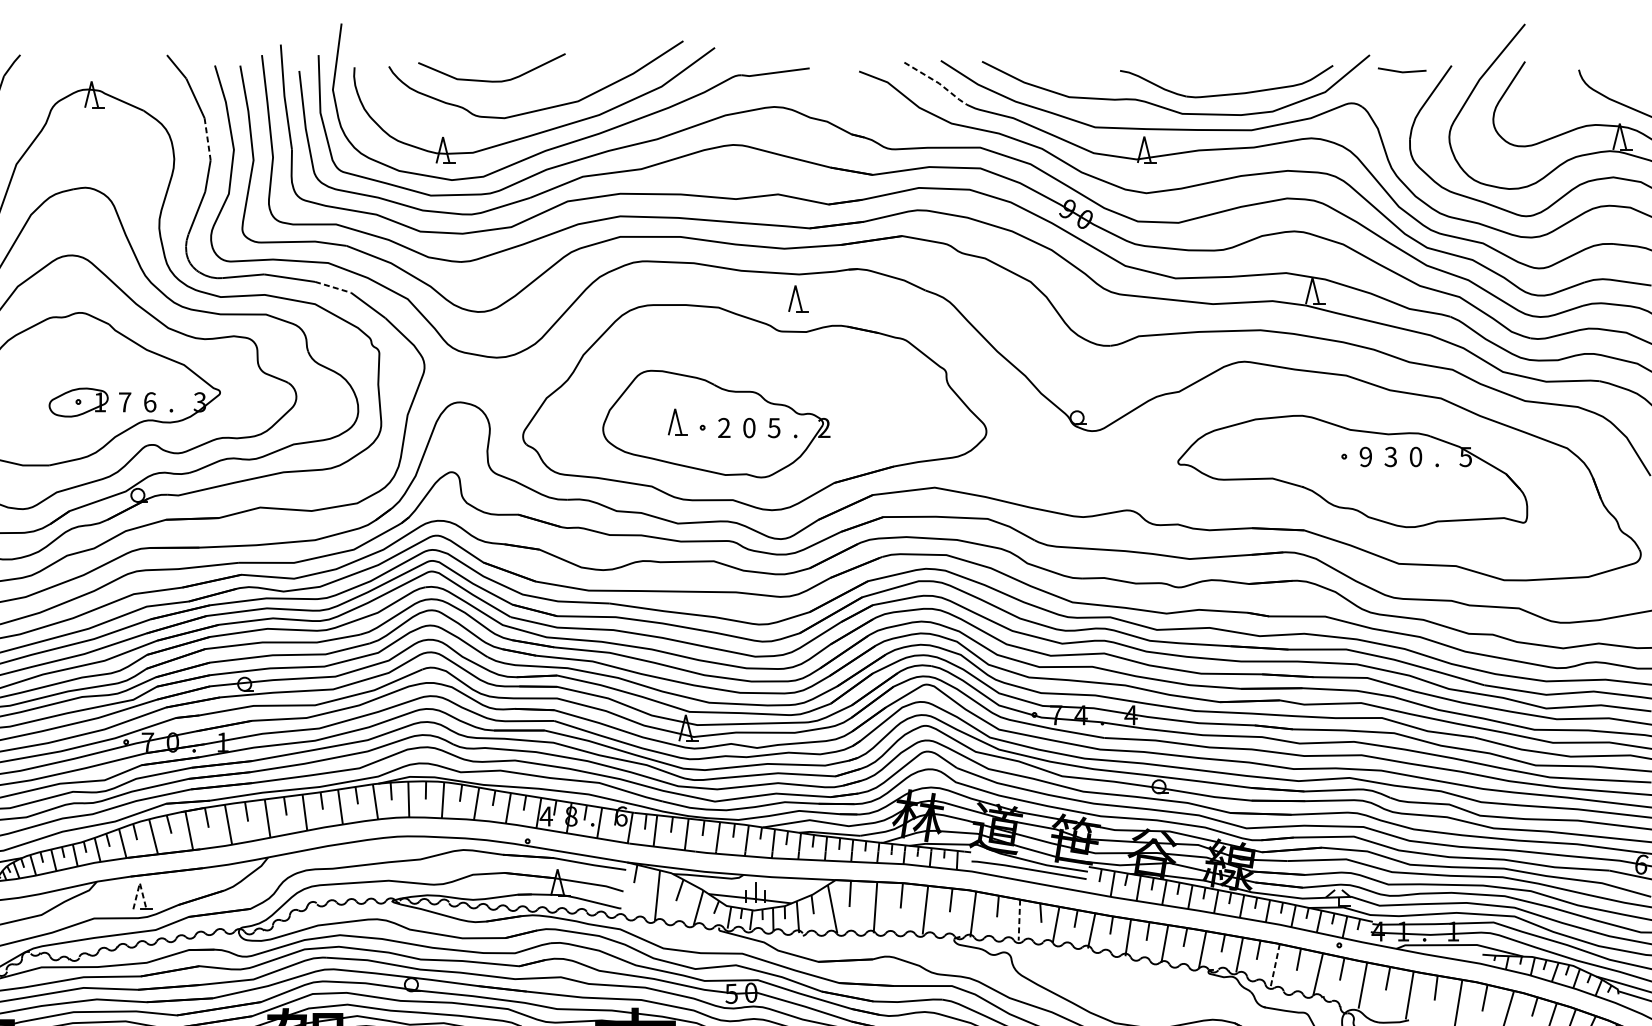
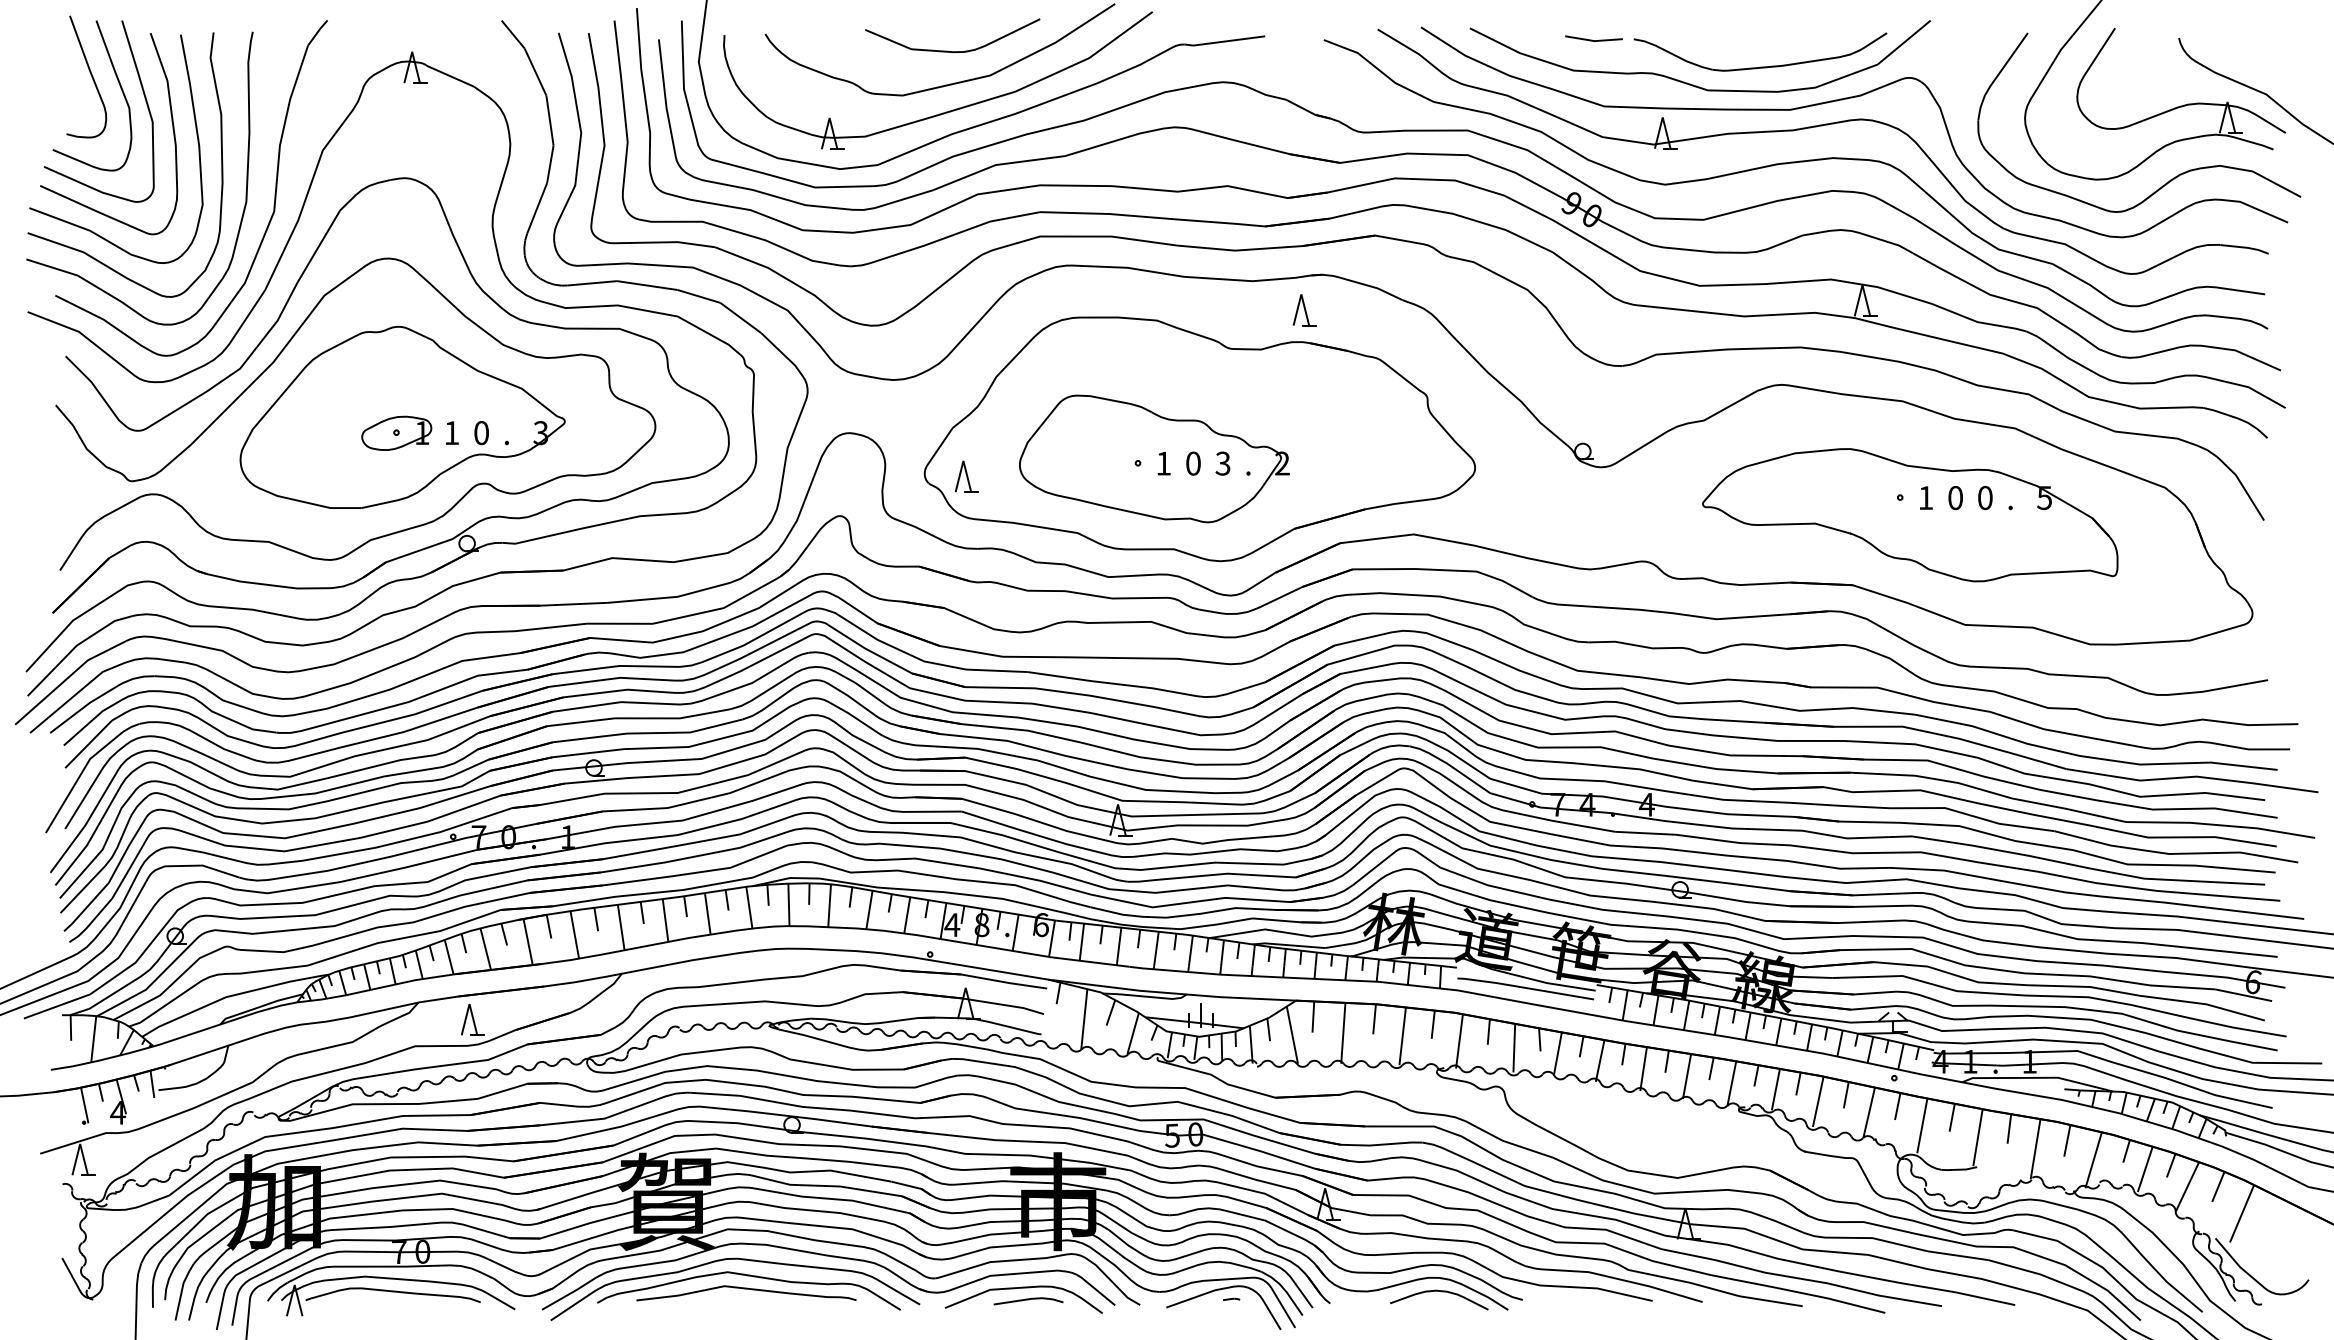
line: (1400, 71) -> (1592, 39), moved
curve: (487, 80) -> (947, 50), moved
line: (937, 82) -> (1417, 53), dashed -> solid
line: (208, 140) -> (550, 121), dashed -> solid
line: (333, 287) -> (699, 296), dashed -> solid
part: (798, 299) -> (1304, 310), moved
text: (124, 401) -> (451, 432), 7 -> 1
text: (150, 402) -> (481, 433), 6 -> 0
part: (677, 422) -> (966, 476), moved
text: (724, 427) -> (1163, 463), 2 -> 1
text: (774, 427) -> (1223, 463), 5 -> 3
text: (1390, 456) -> (1955, 497), 3 -> 0
text: (1365, 457) -> (1925, 498), 9 -> 1
line: (139, 883) -> (469, 1004), dashed -> solid
line: (1019, 920) -> (1514, 1048), dashed -> solid
line: (1275, 965) -> (1818, 1101), dashed -> solid

